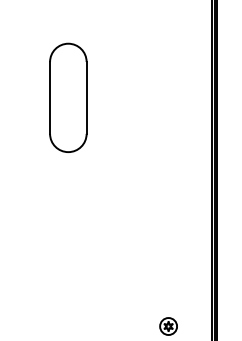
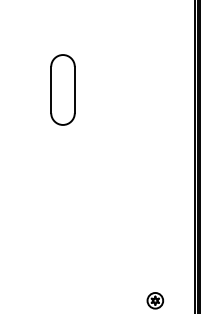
part: (68, 97) -> (63, 89), size x0.7

